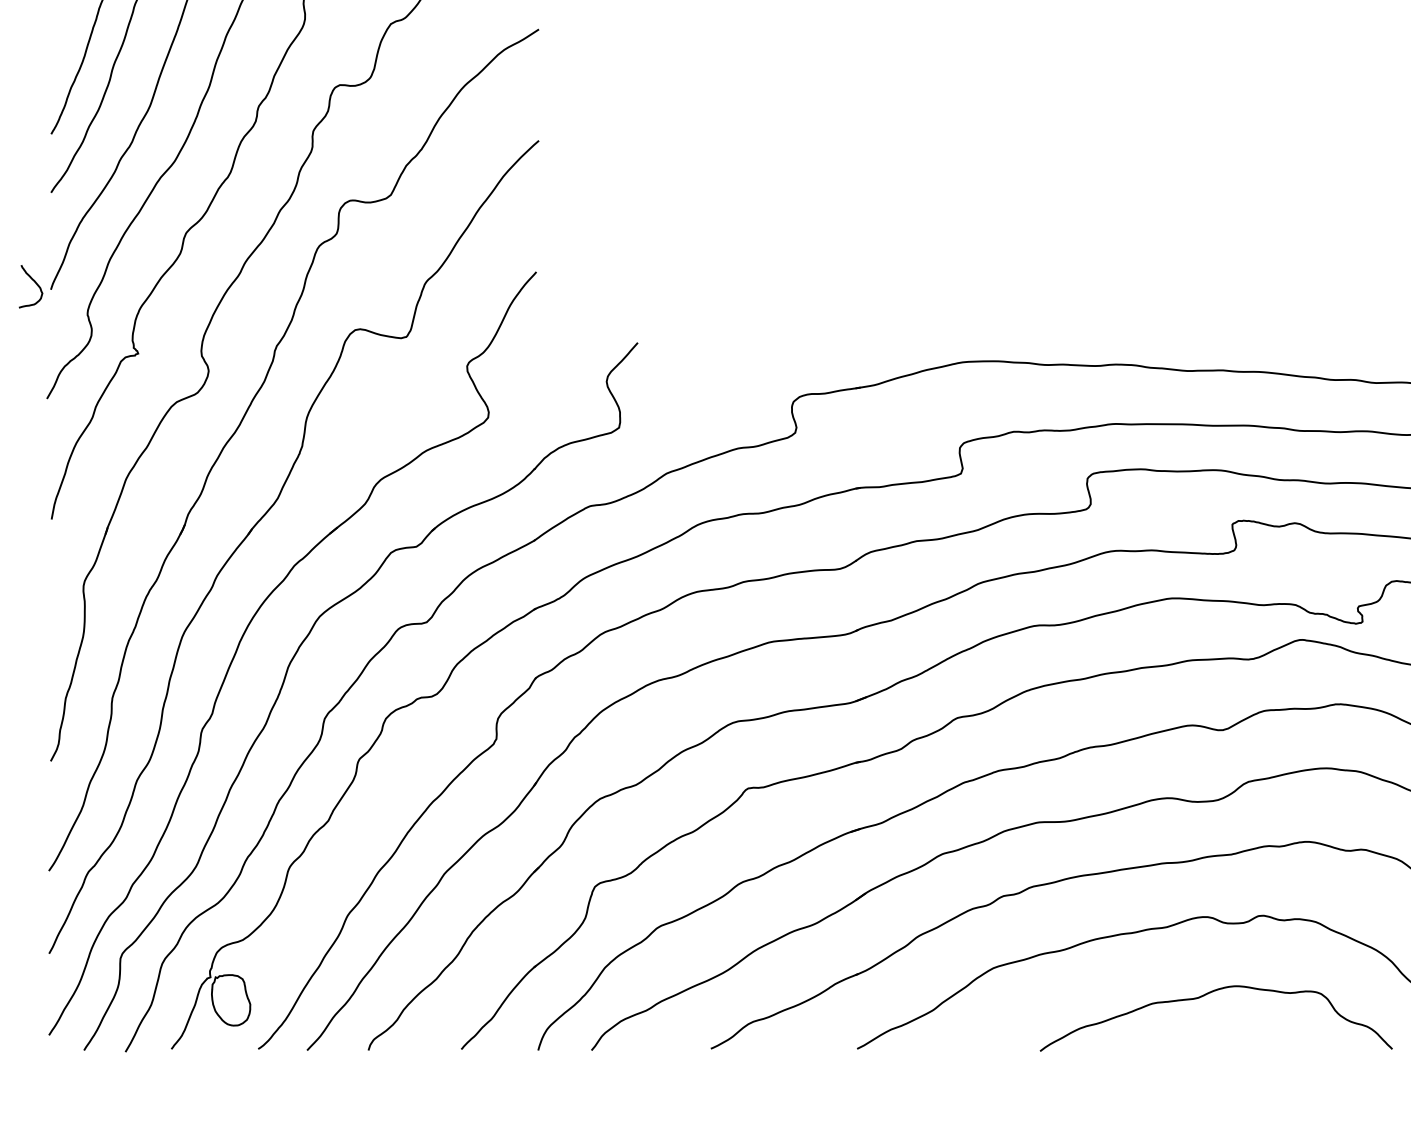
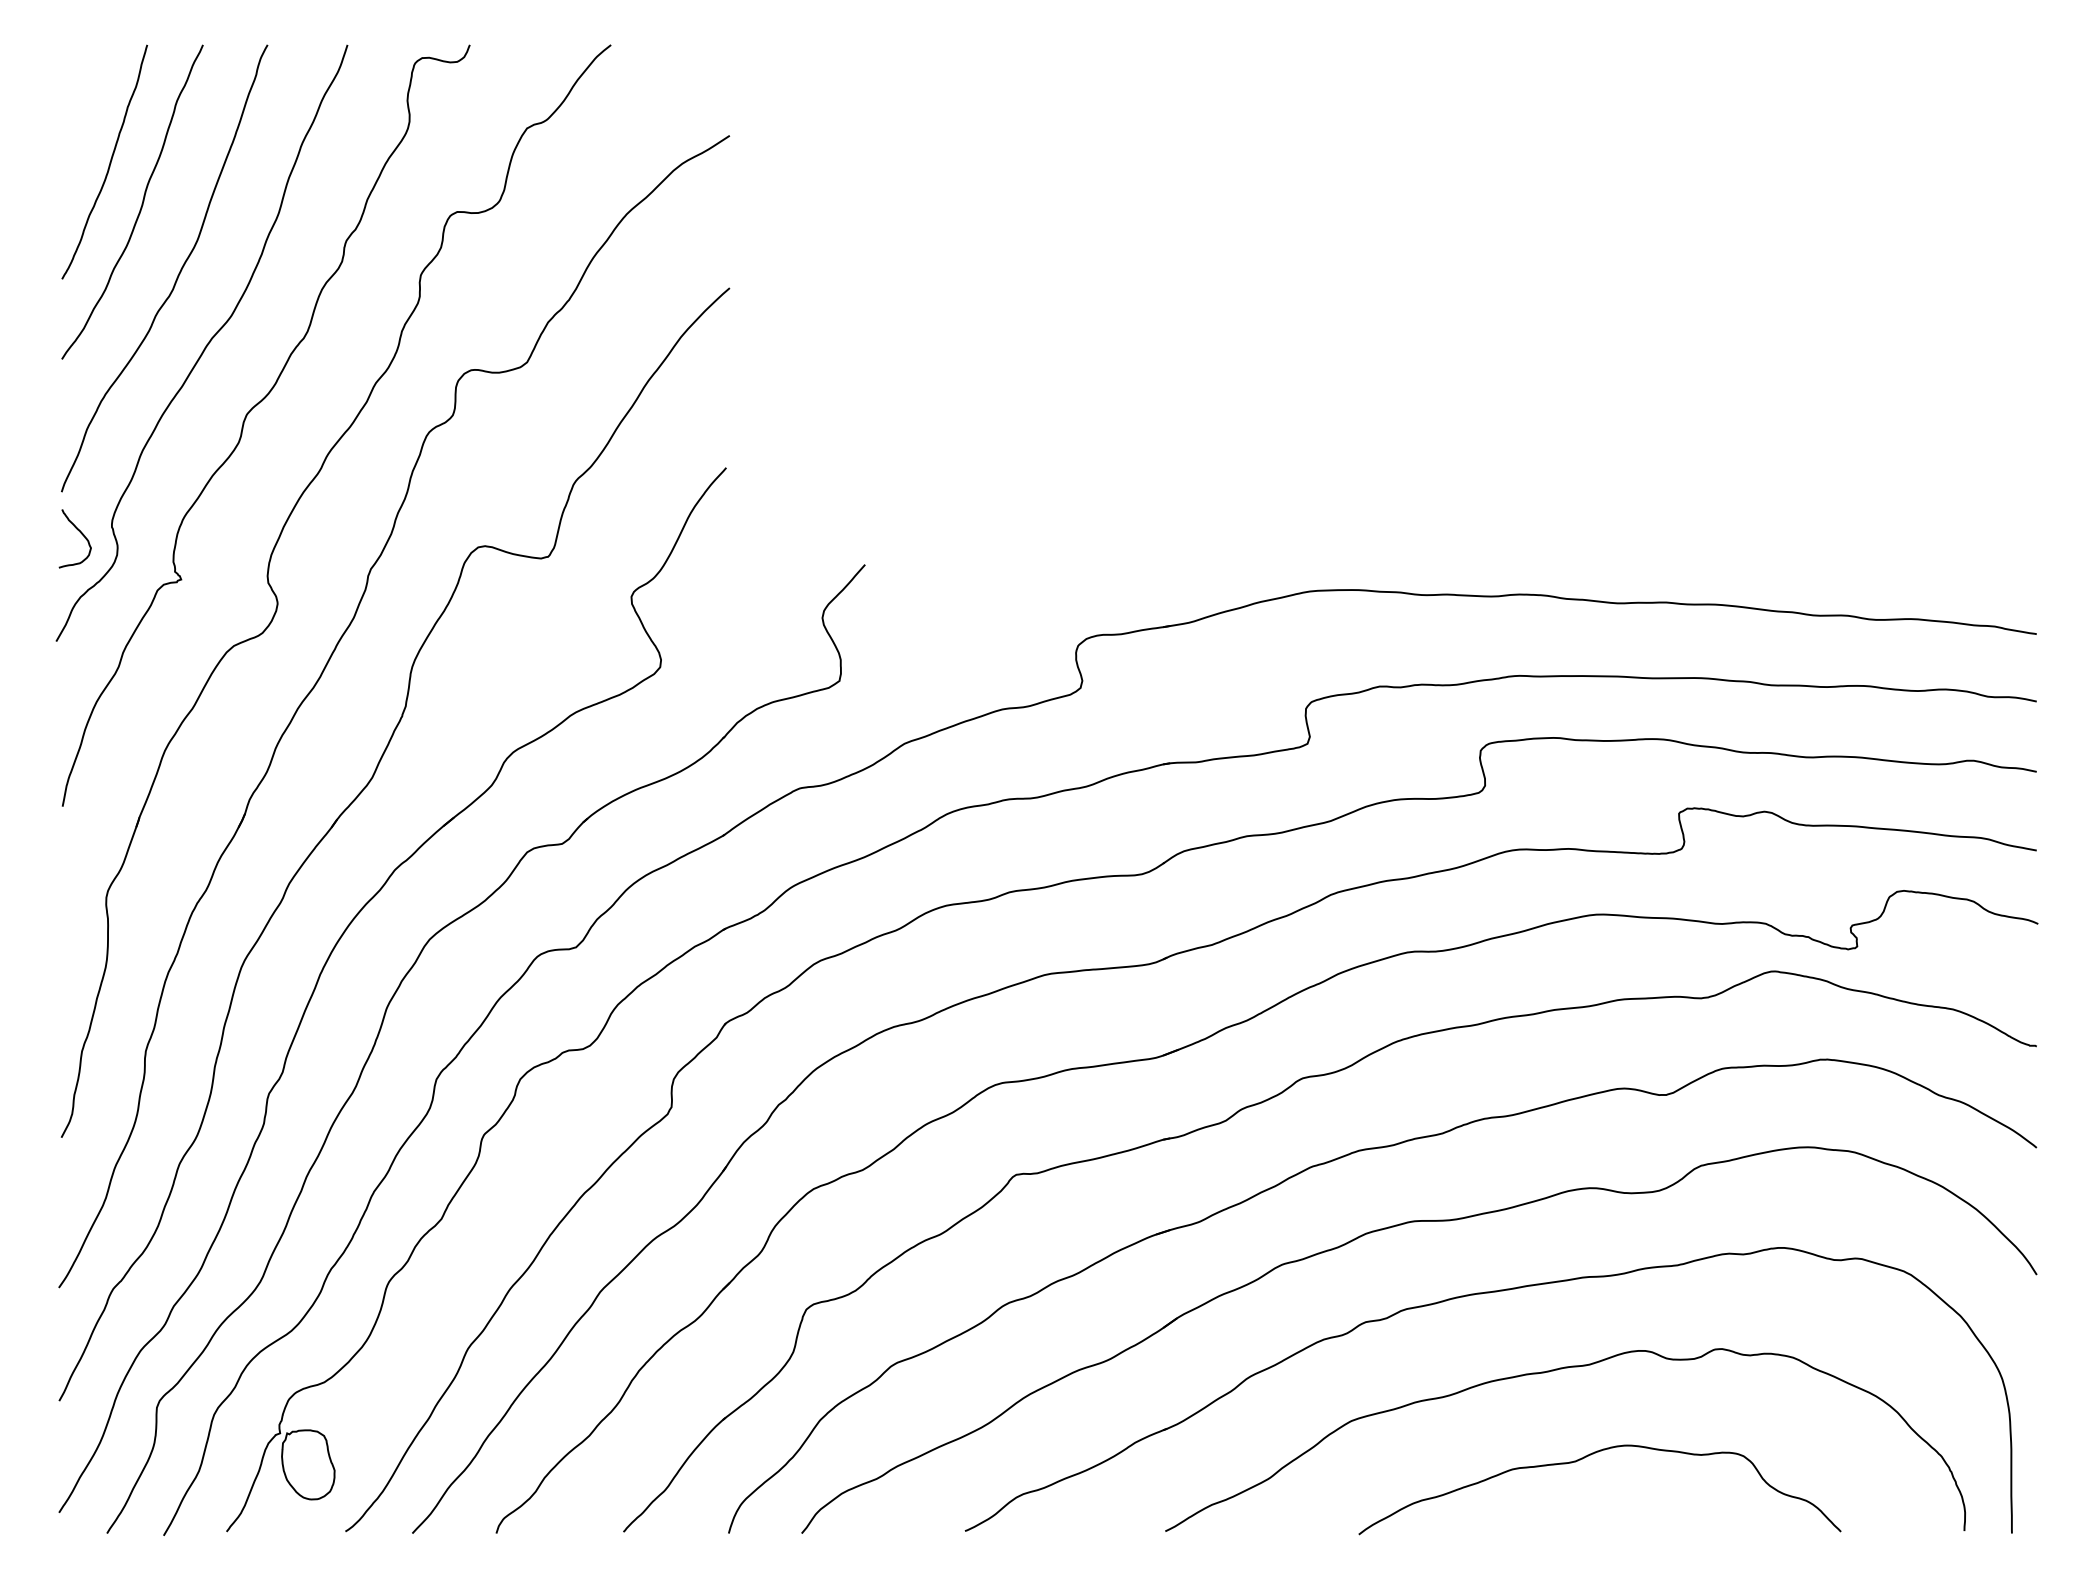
curve: (34, 281) -> (79, 532), moved
curve: (1204, 995) -> (1584, 1458), moved

